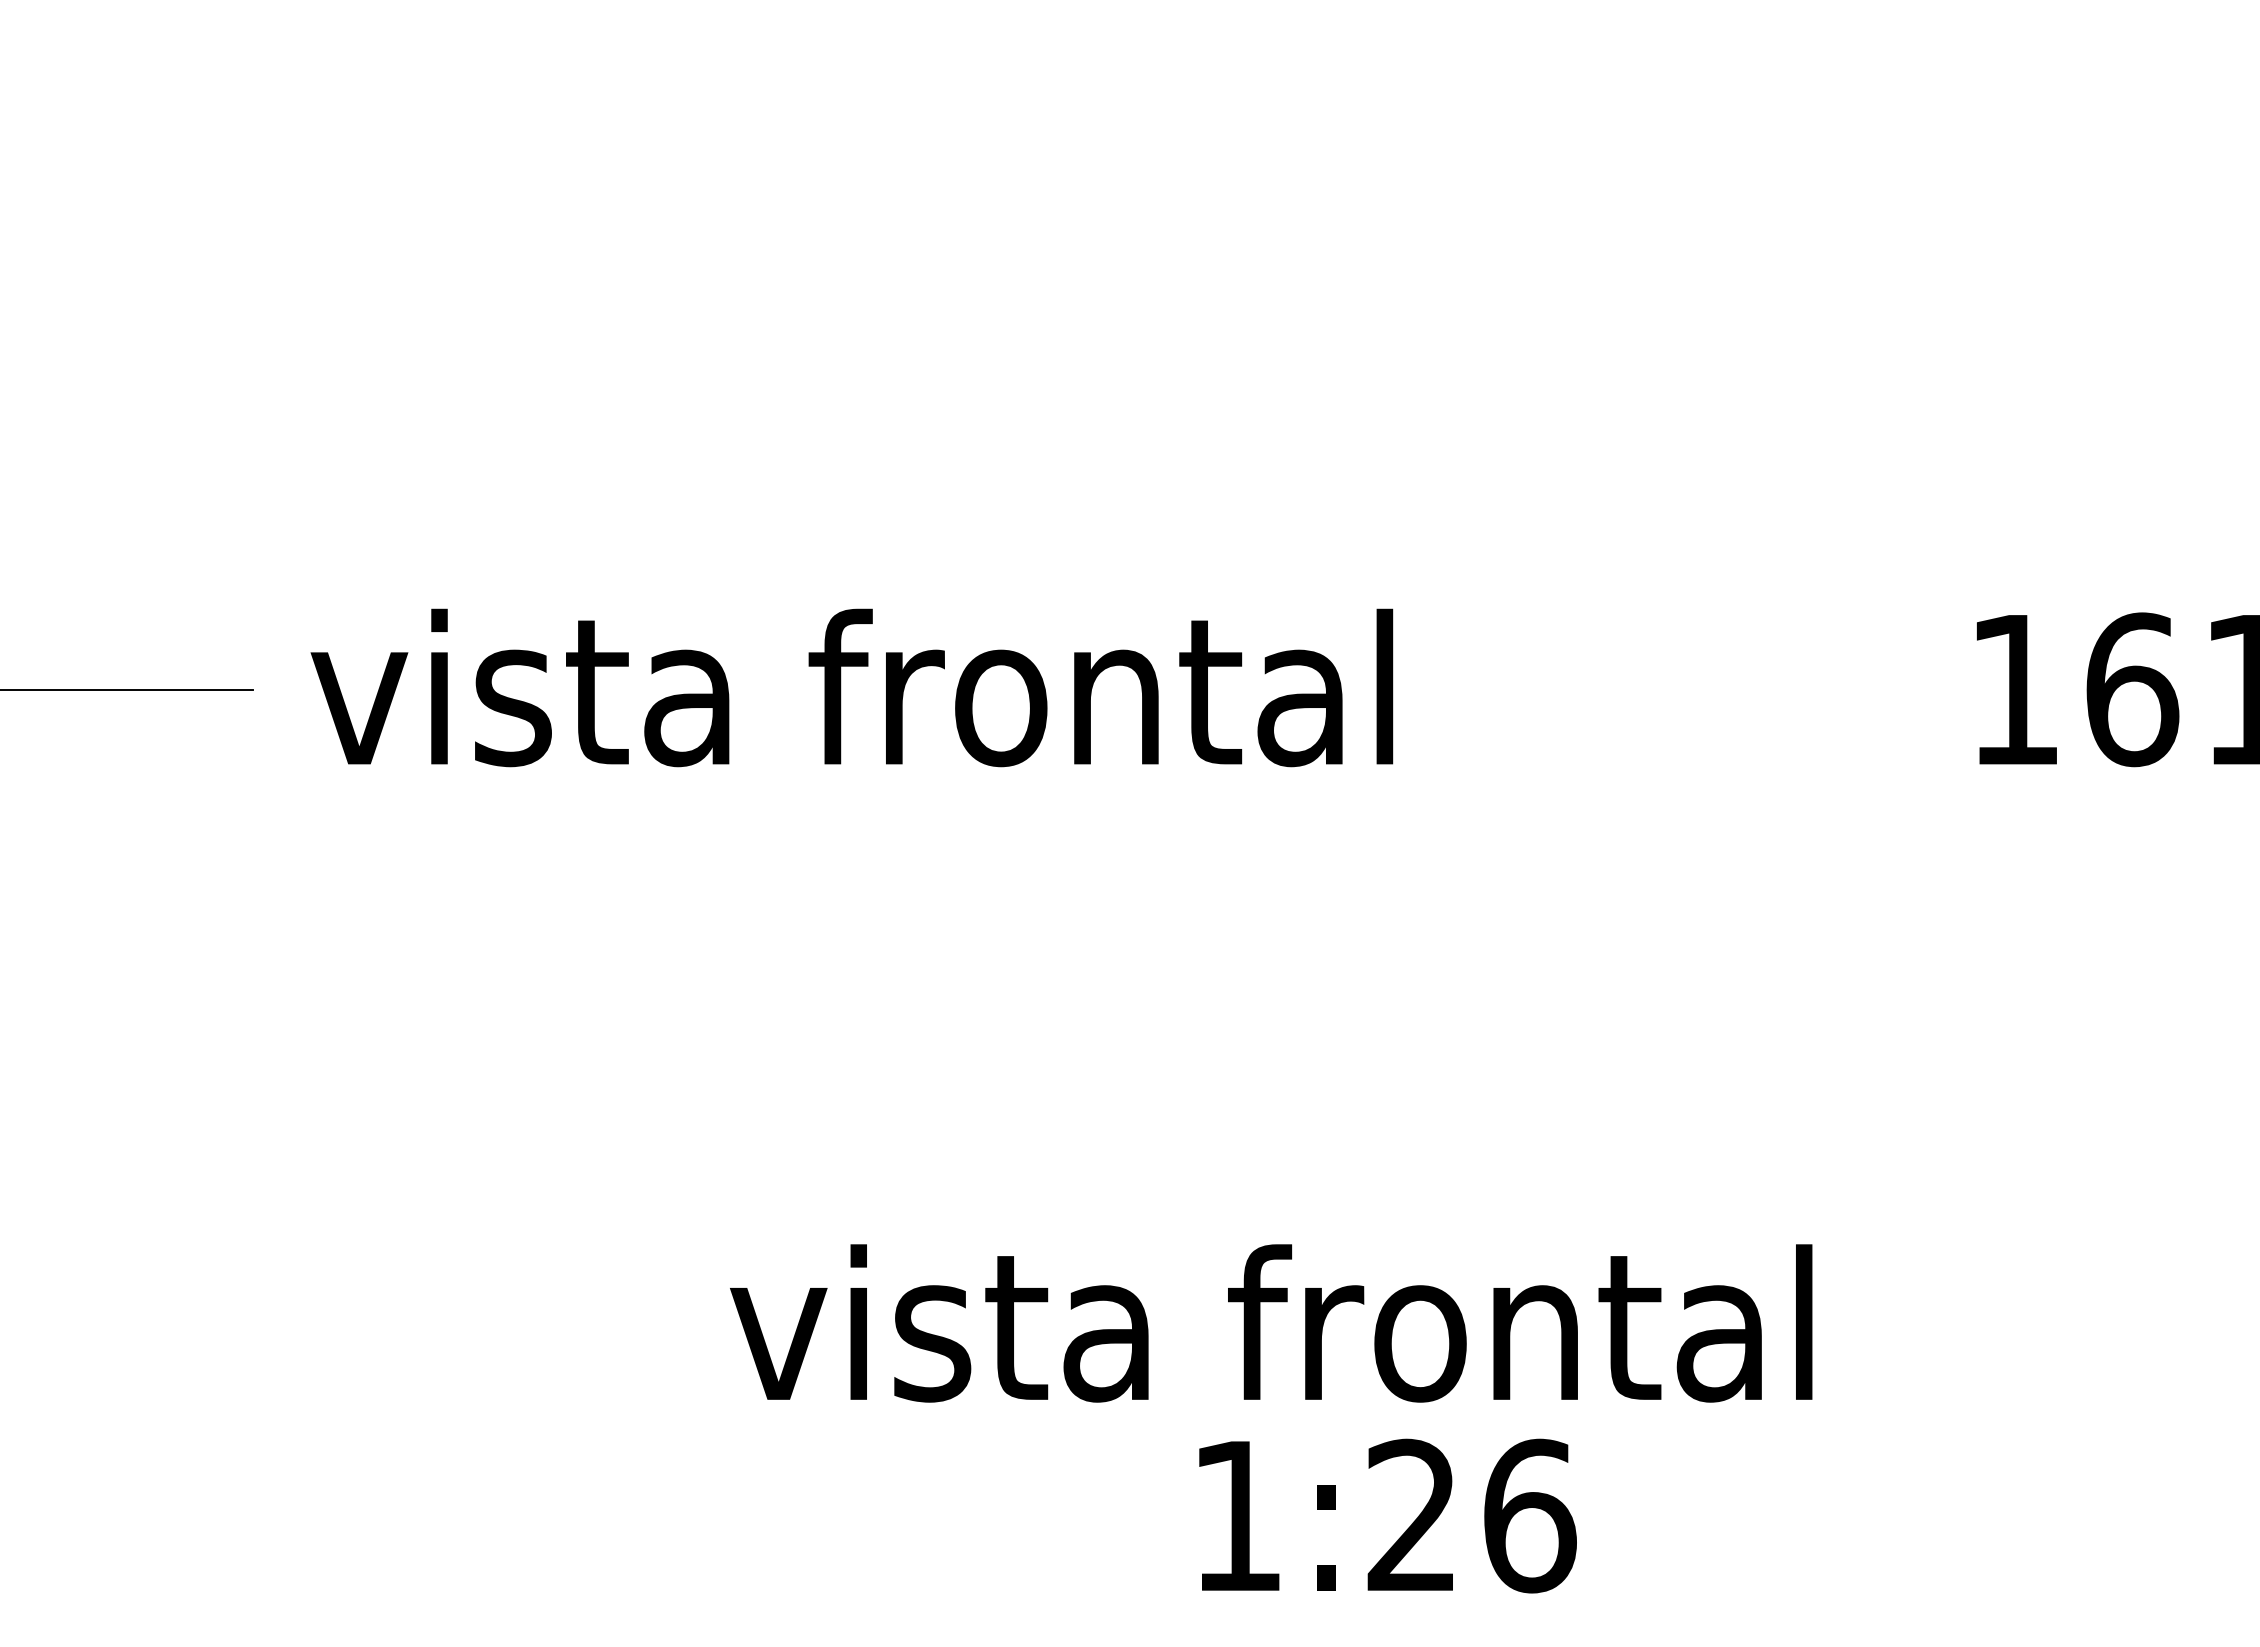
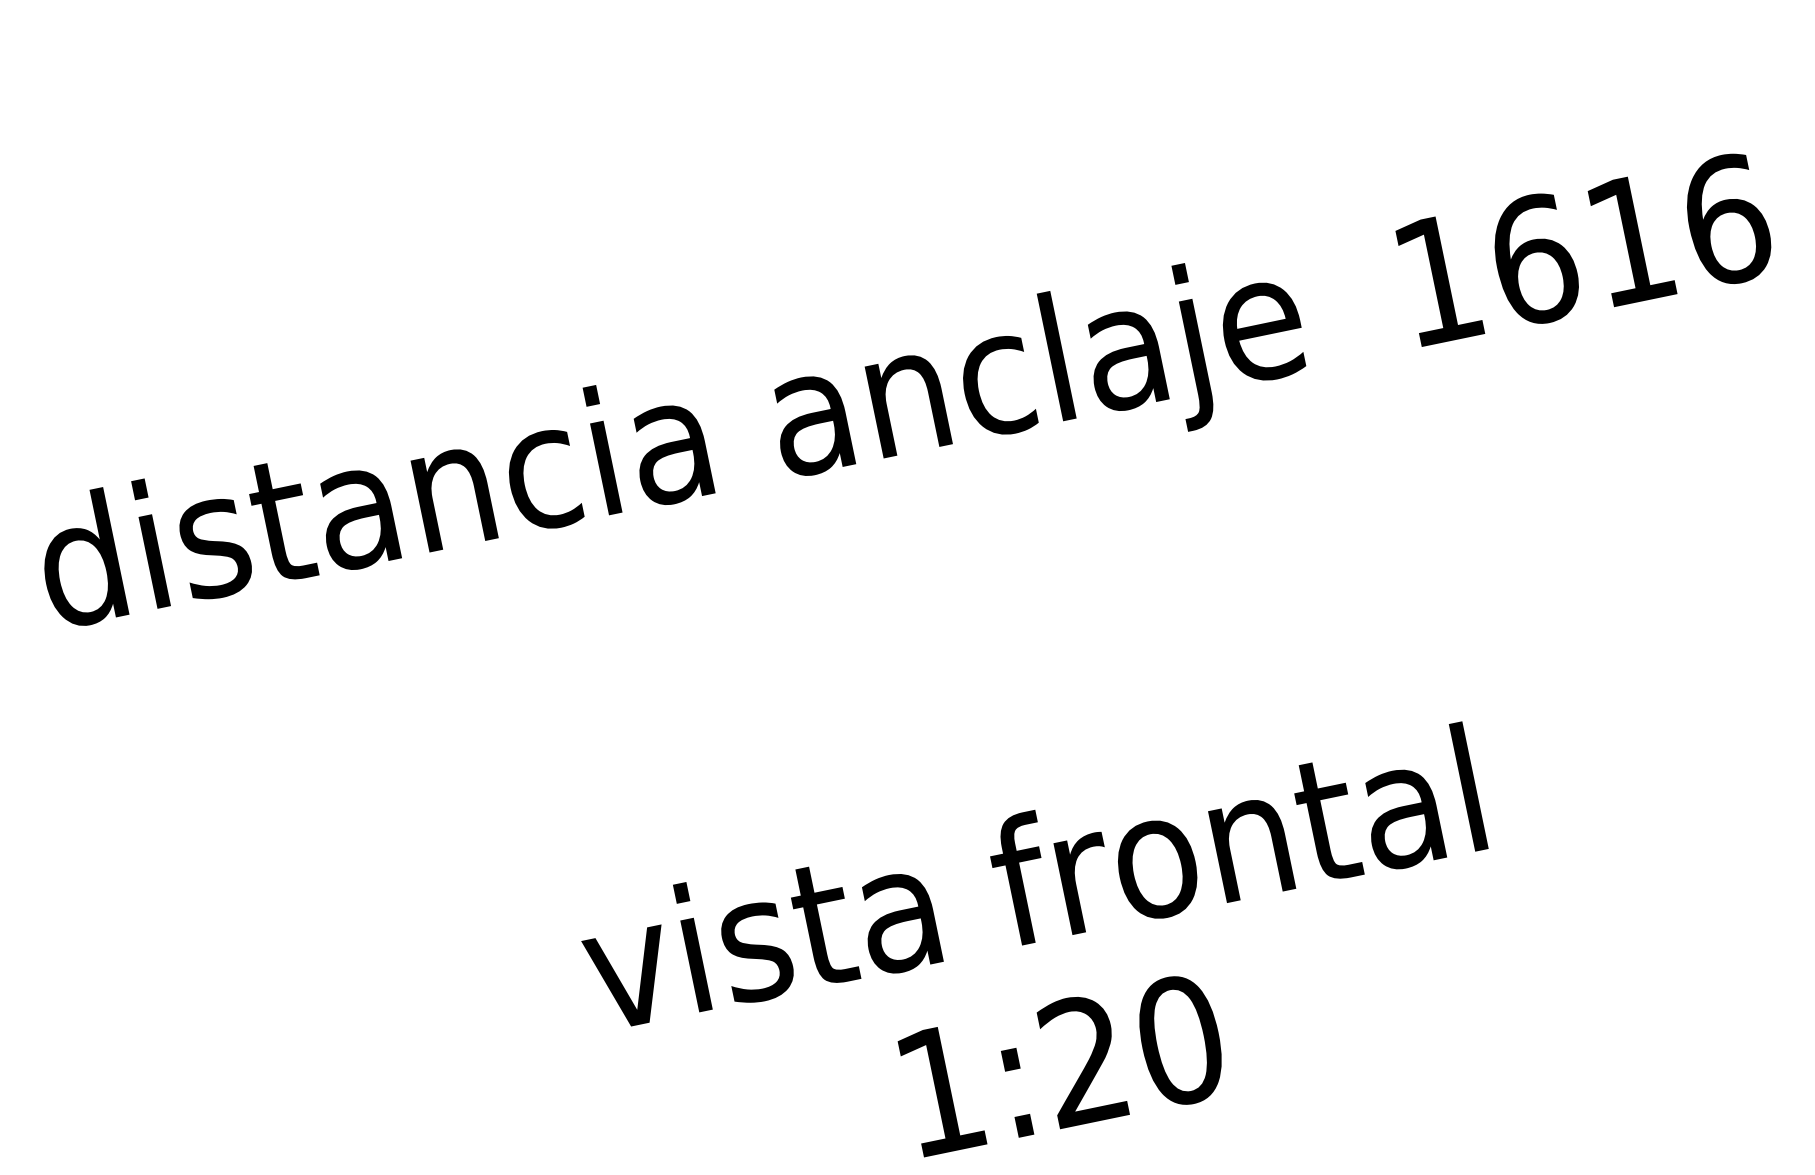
text: (1076, 707) -> (670, 453), vista frontal -> distancia anclaje
text: (1271, 1323) -> (1031, 878), moved
text: (1529, 1515) -> (1180, 1040), 26 -> 20

